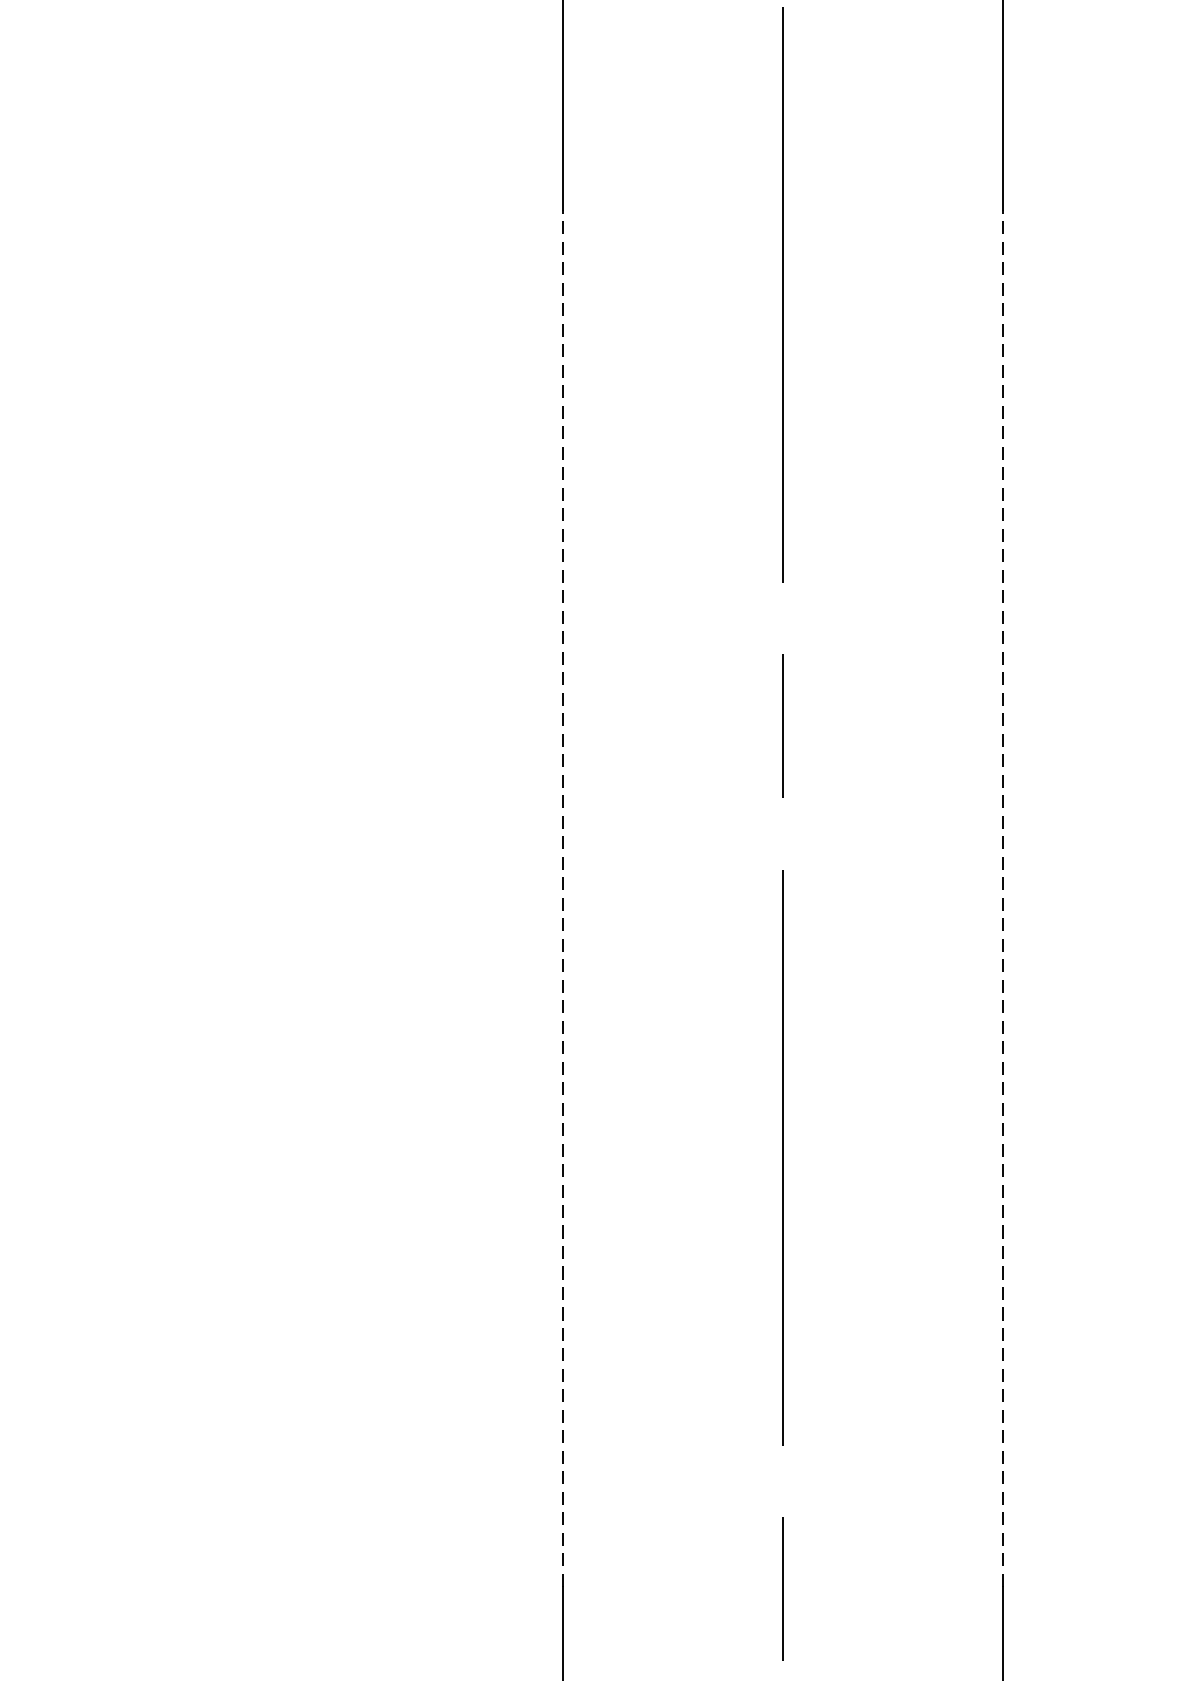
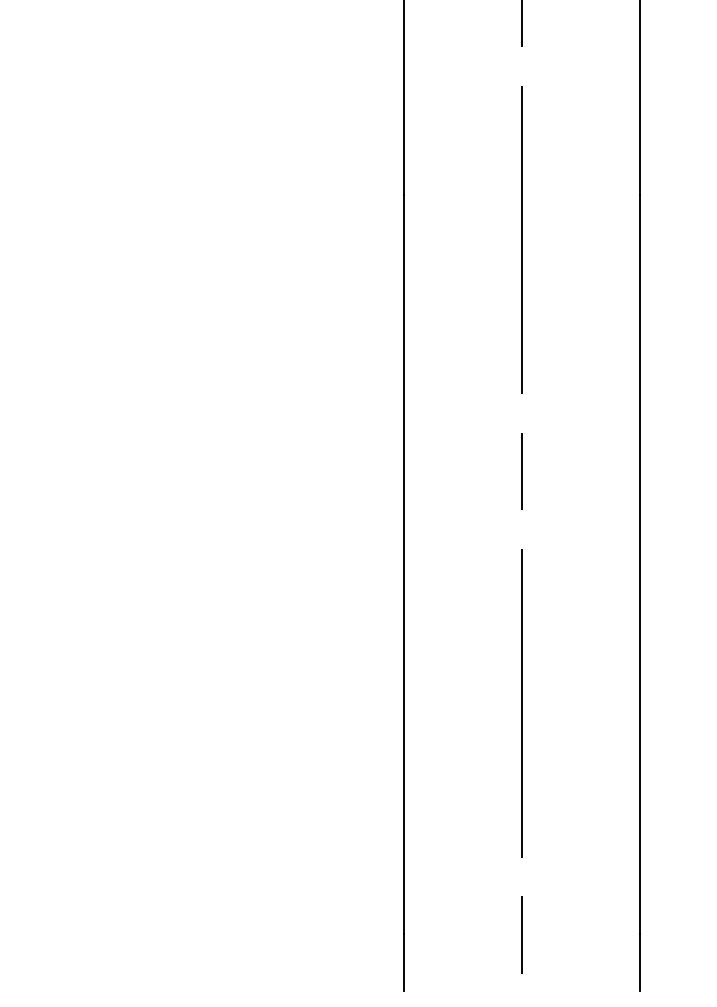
line: (563, 897) -> (404, 563), dashed -> solid
line: (1002, 897) -> (640, 563), dashed -> solid

